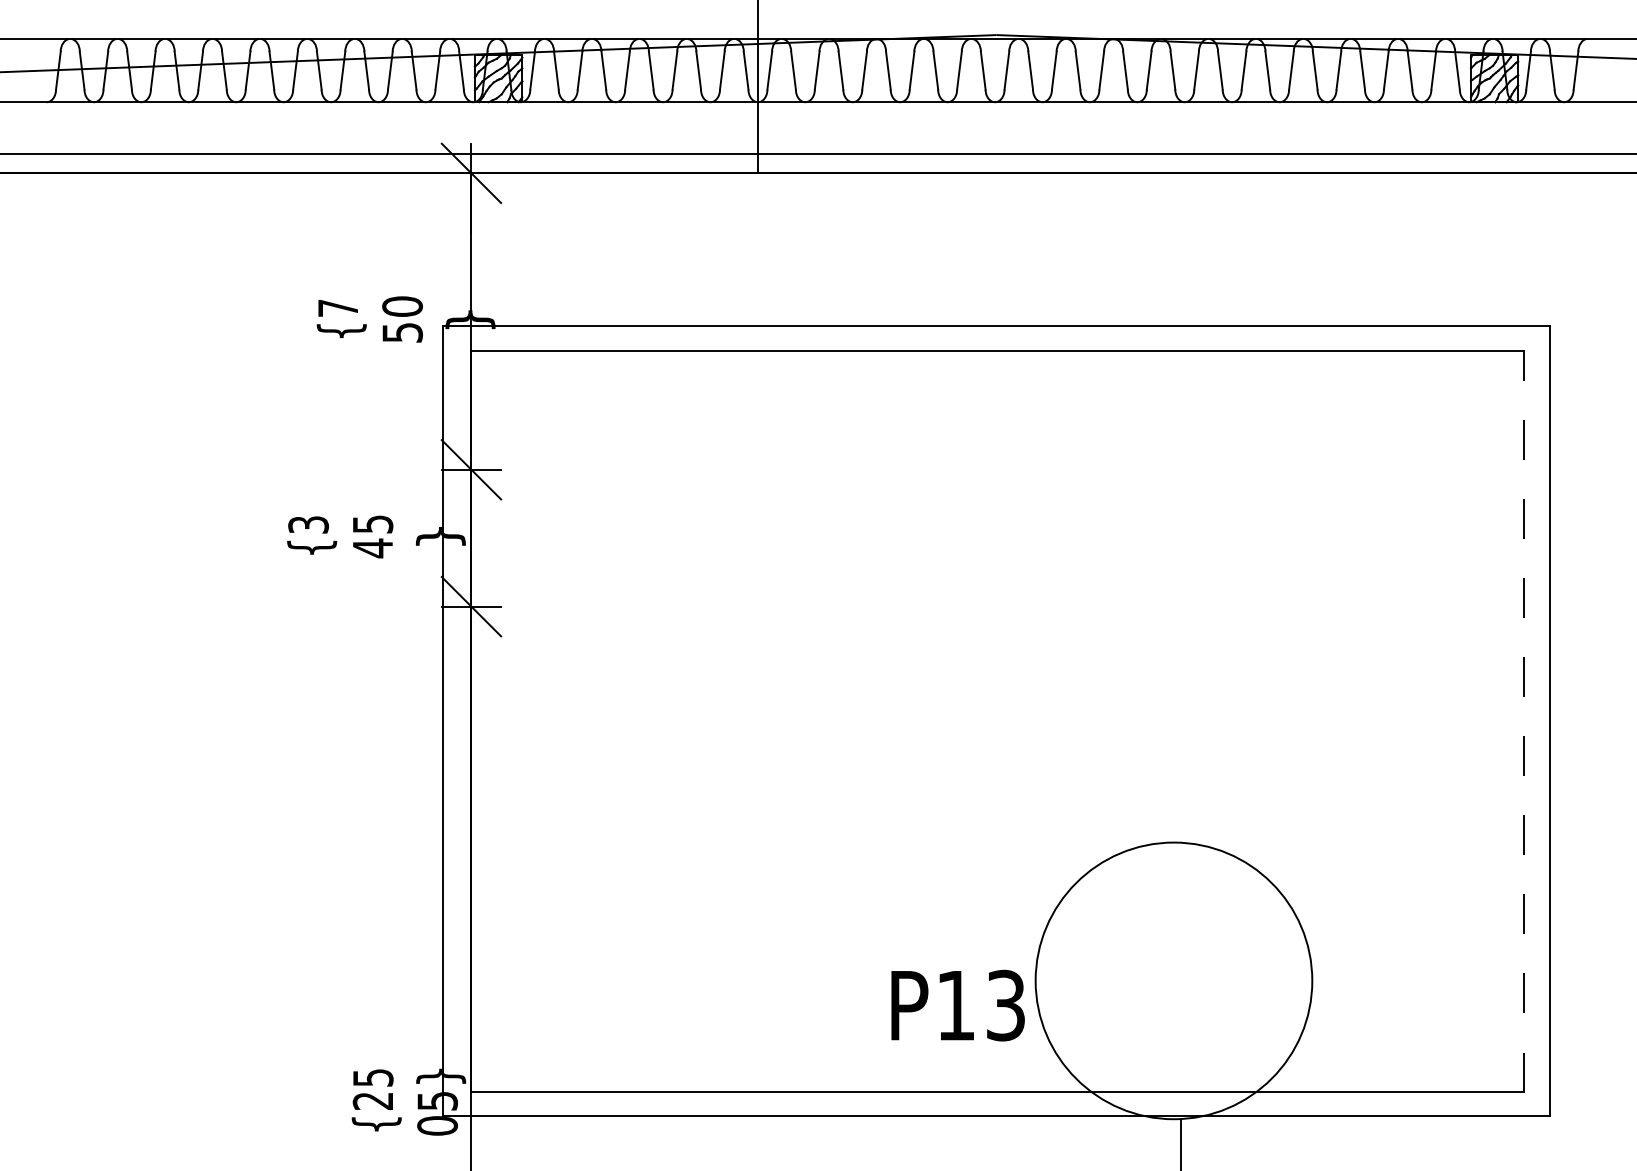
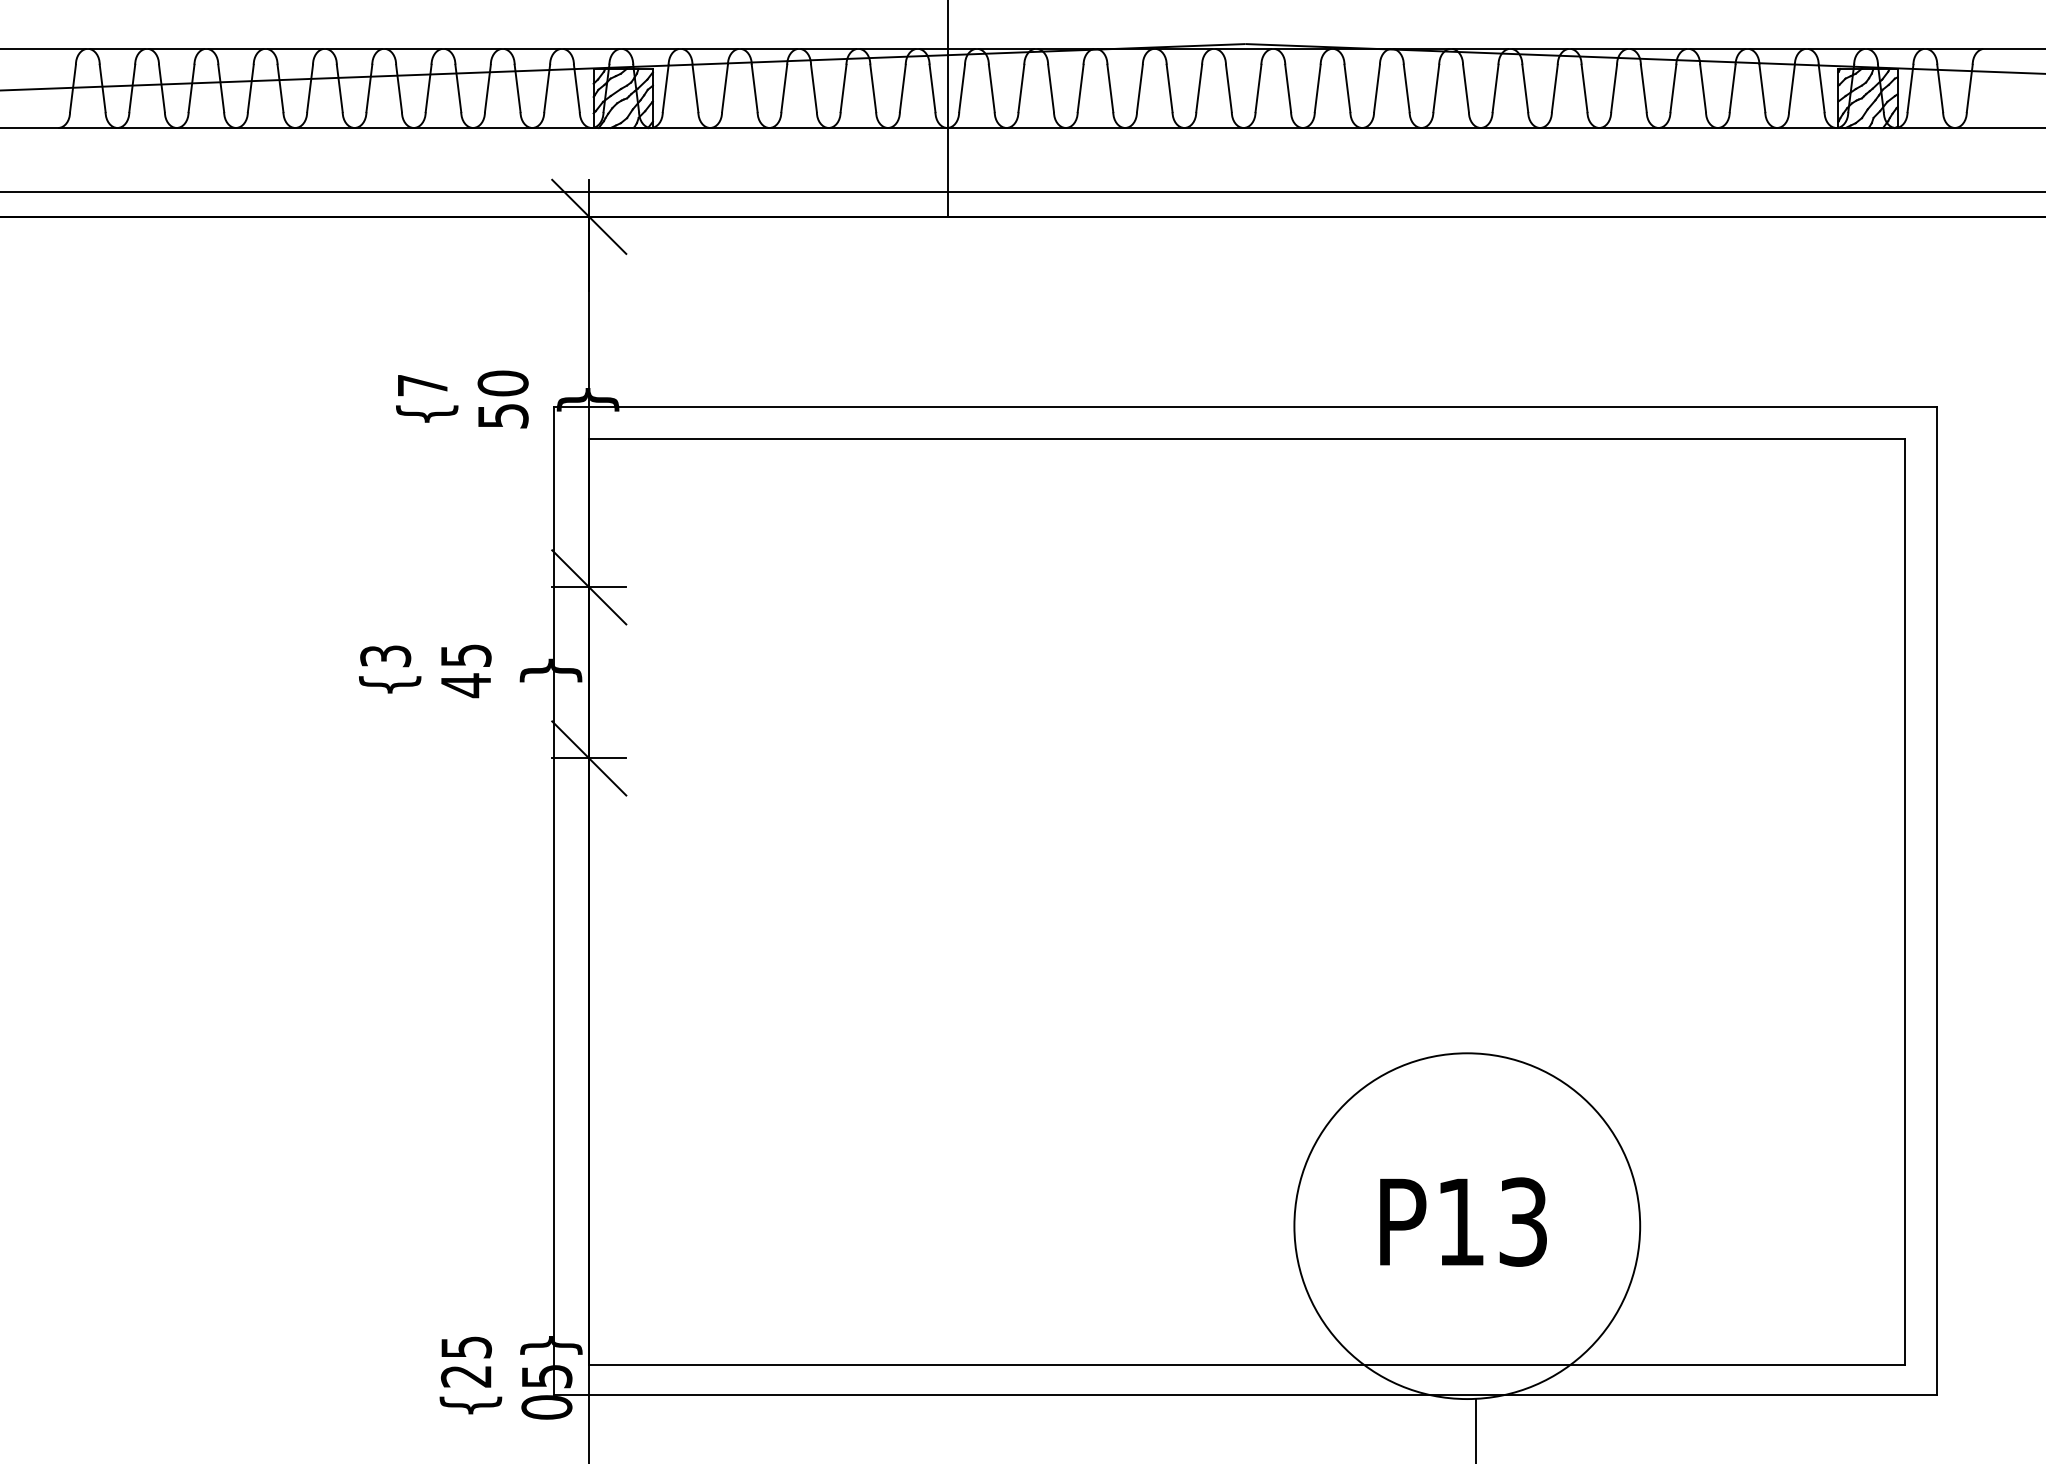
line: (1524, 721) -> (1905, 902), dashed -> solid
text: (958, 1005) -> (1463, 1221), moved

